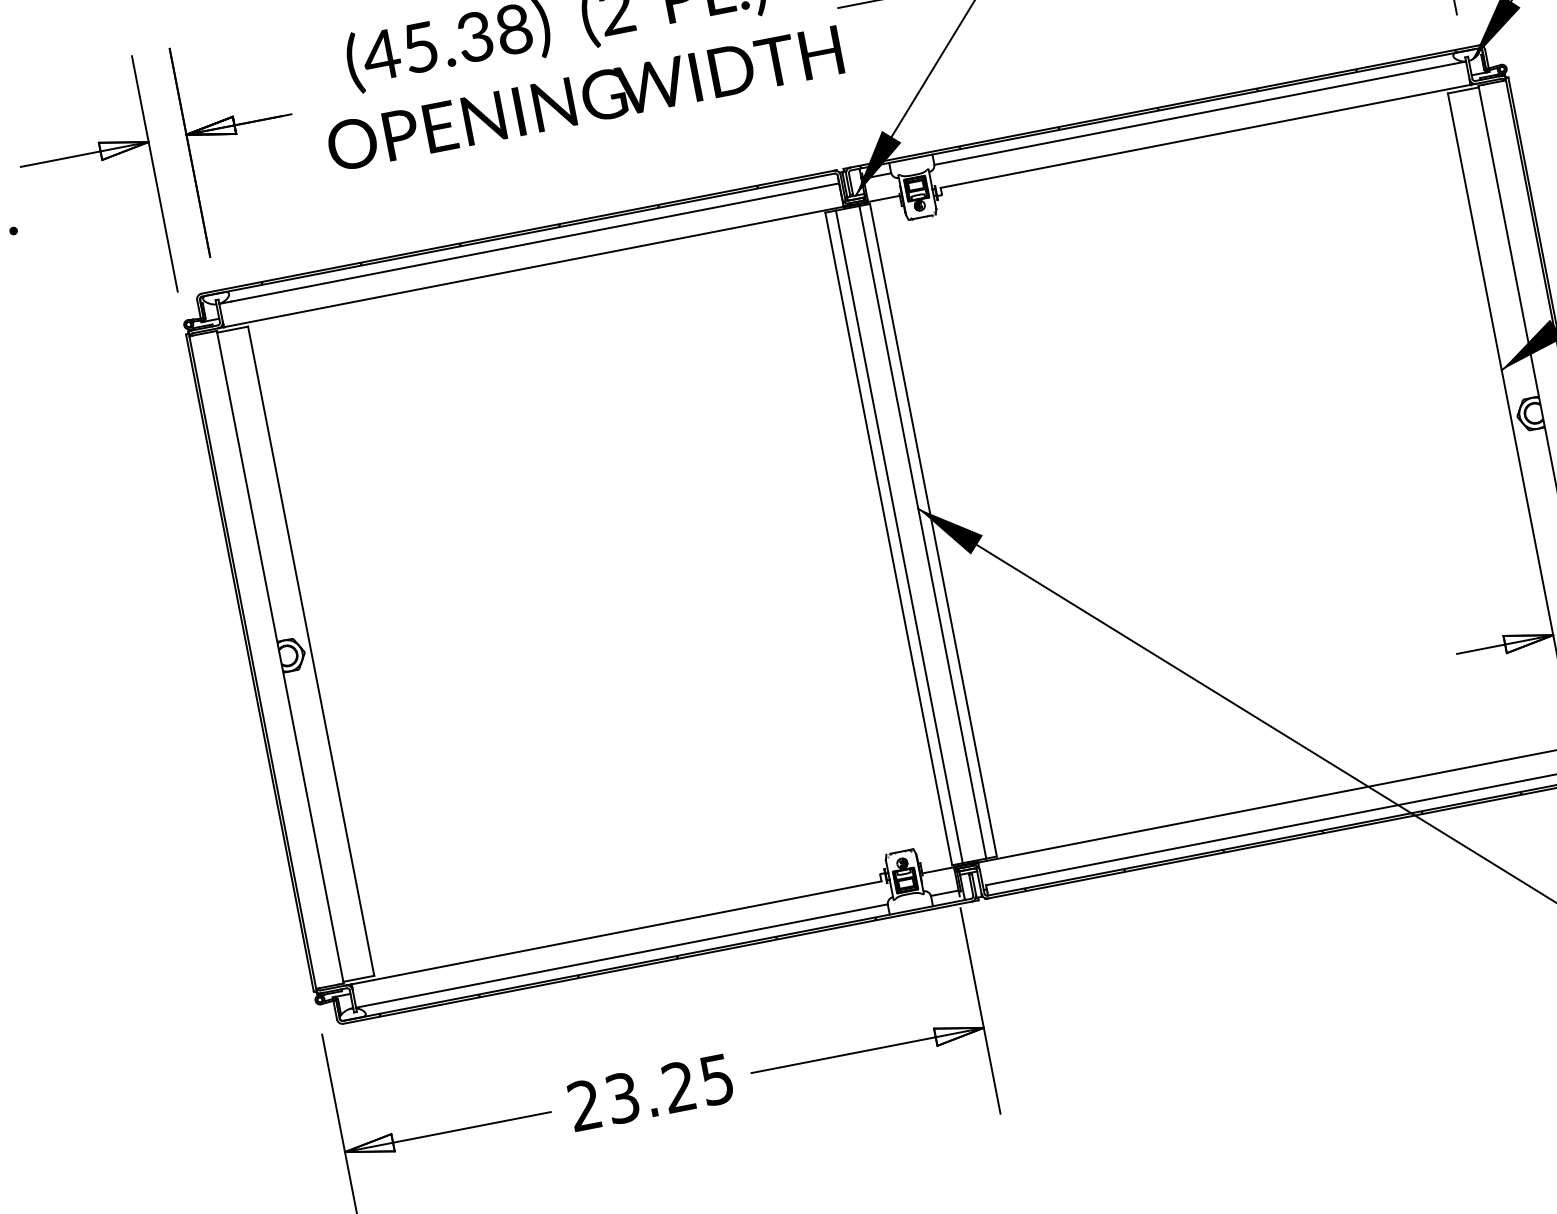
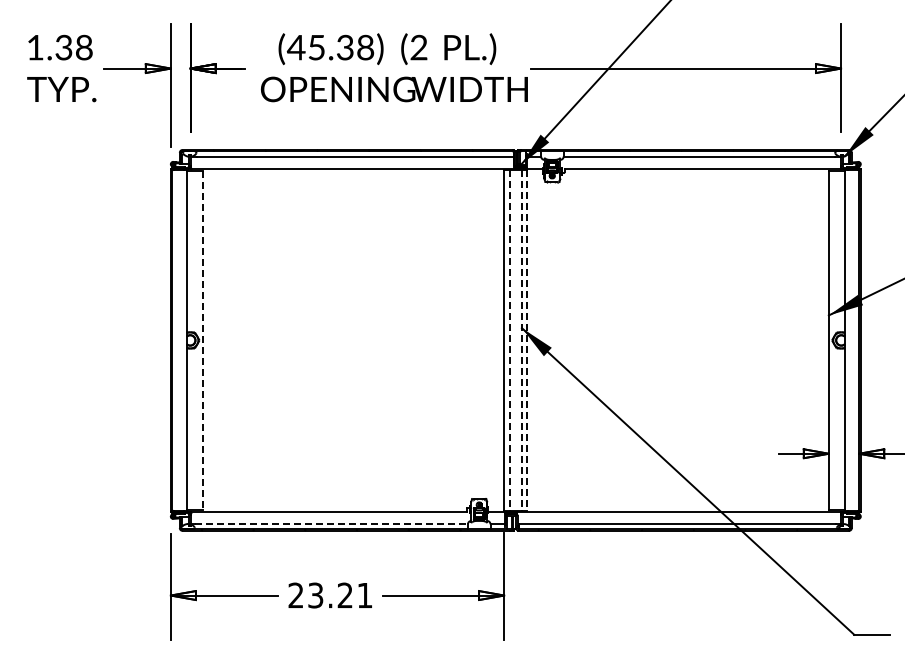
line: (933, 530) -> (527, 340), solid -> dashed
line: (922, 532) -> (521, 340), solid -> dashed
line: (899, 537) -> (509, 340), solid -> dashed
line: (310, 651) -> (202, 340), solid -> dashed
line: (628, 955) -> (332, 524), solid -> dashed
text: (716, 1079) -> (364, 595), 23.25 -> 23.21

